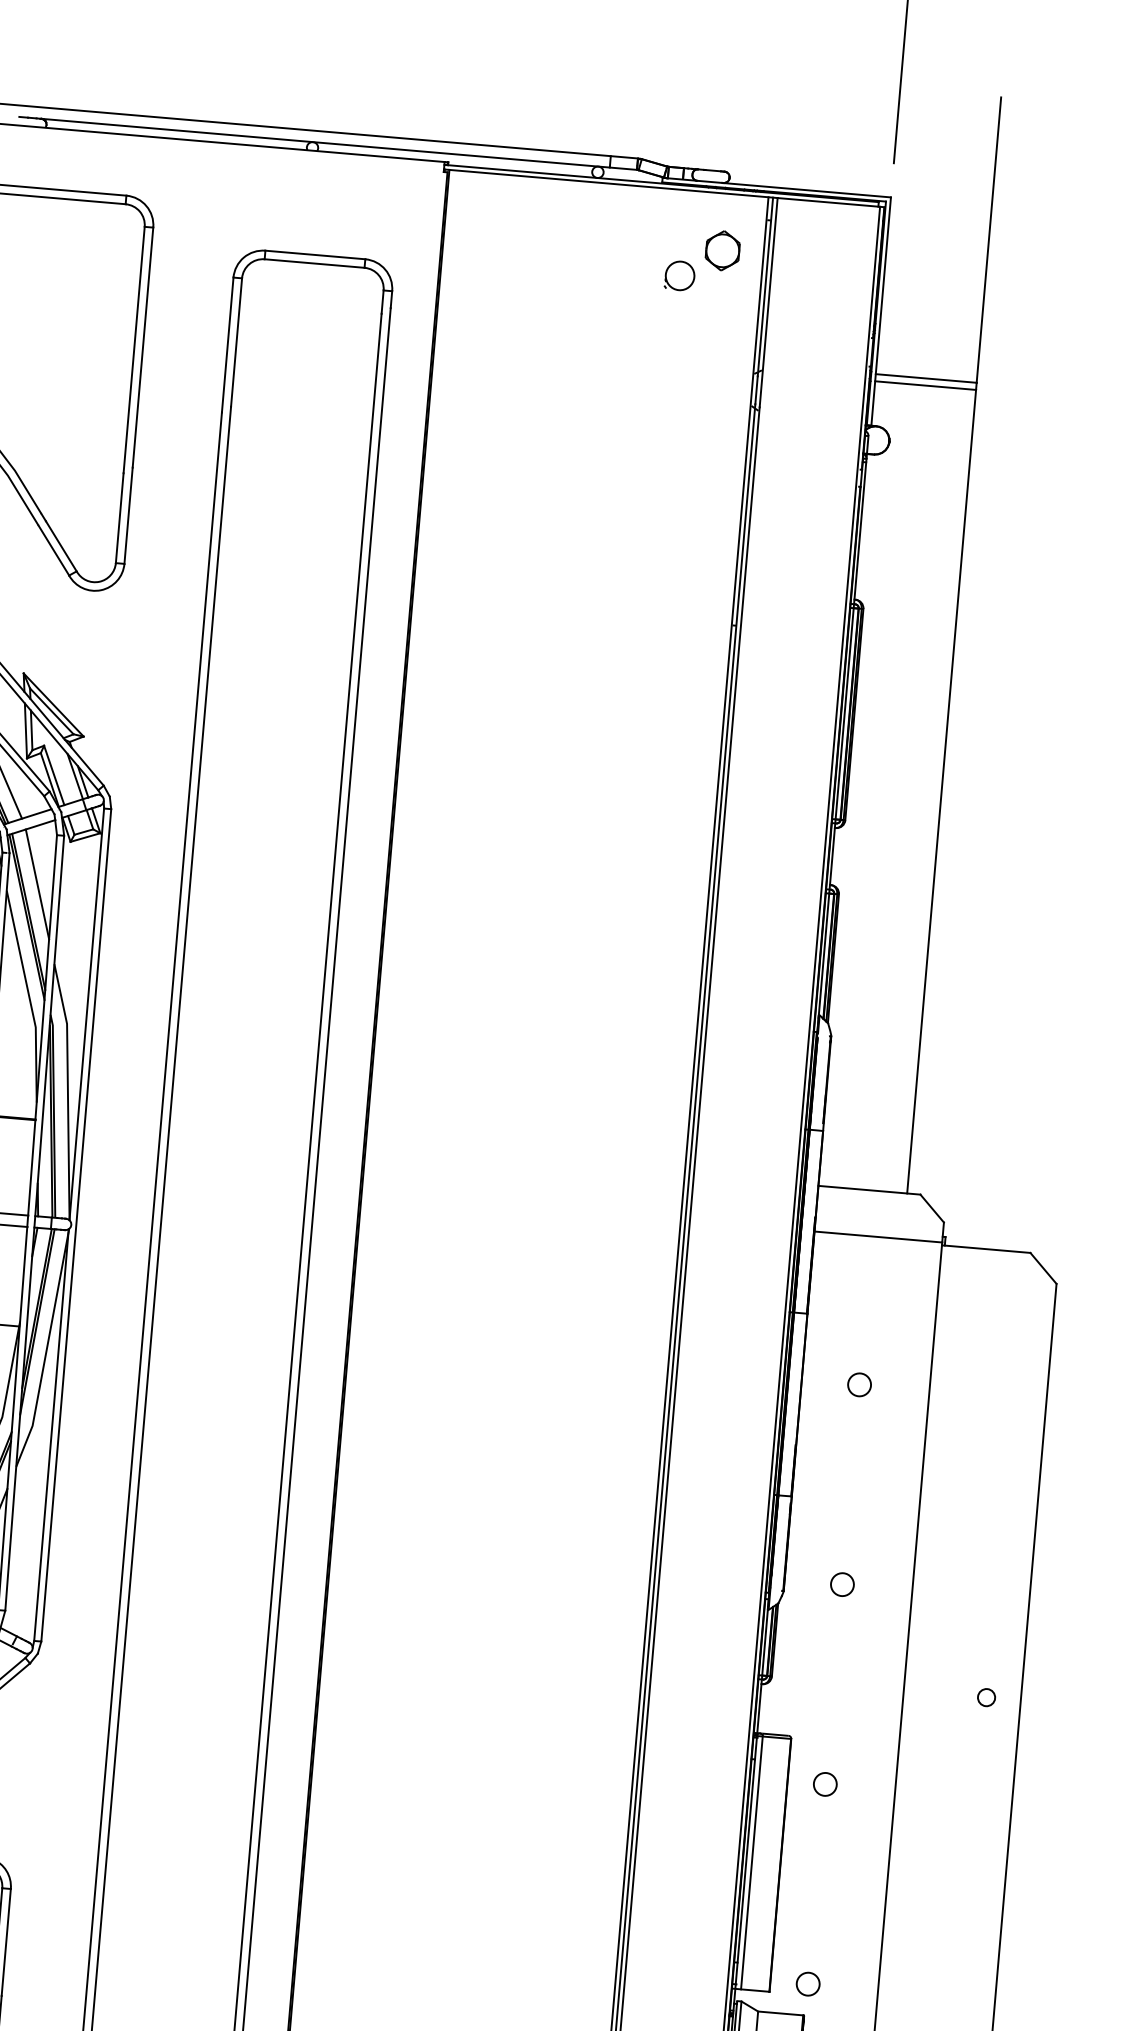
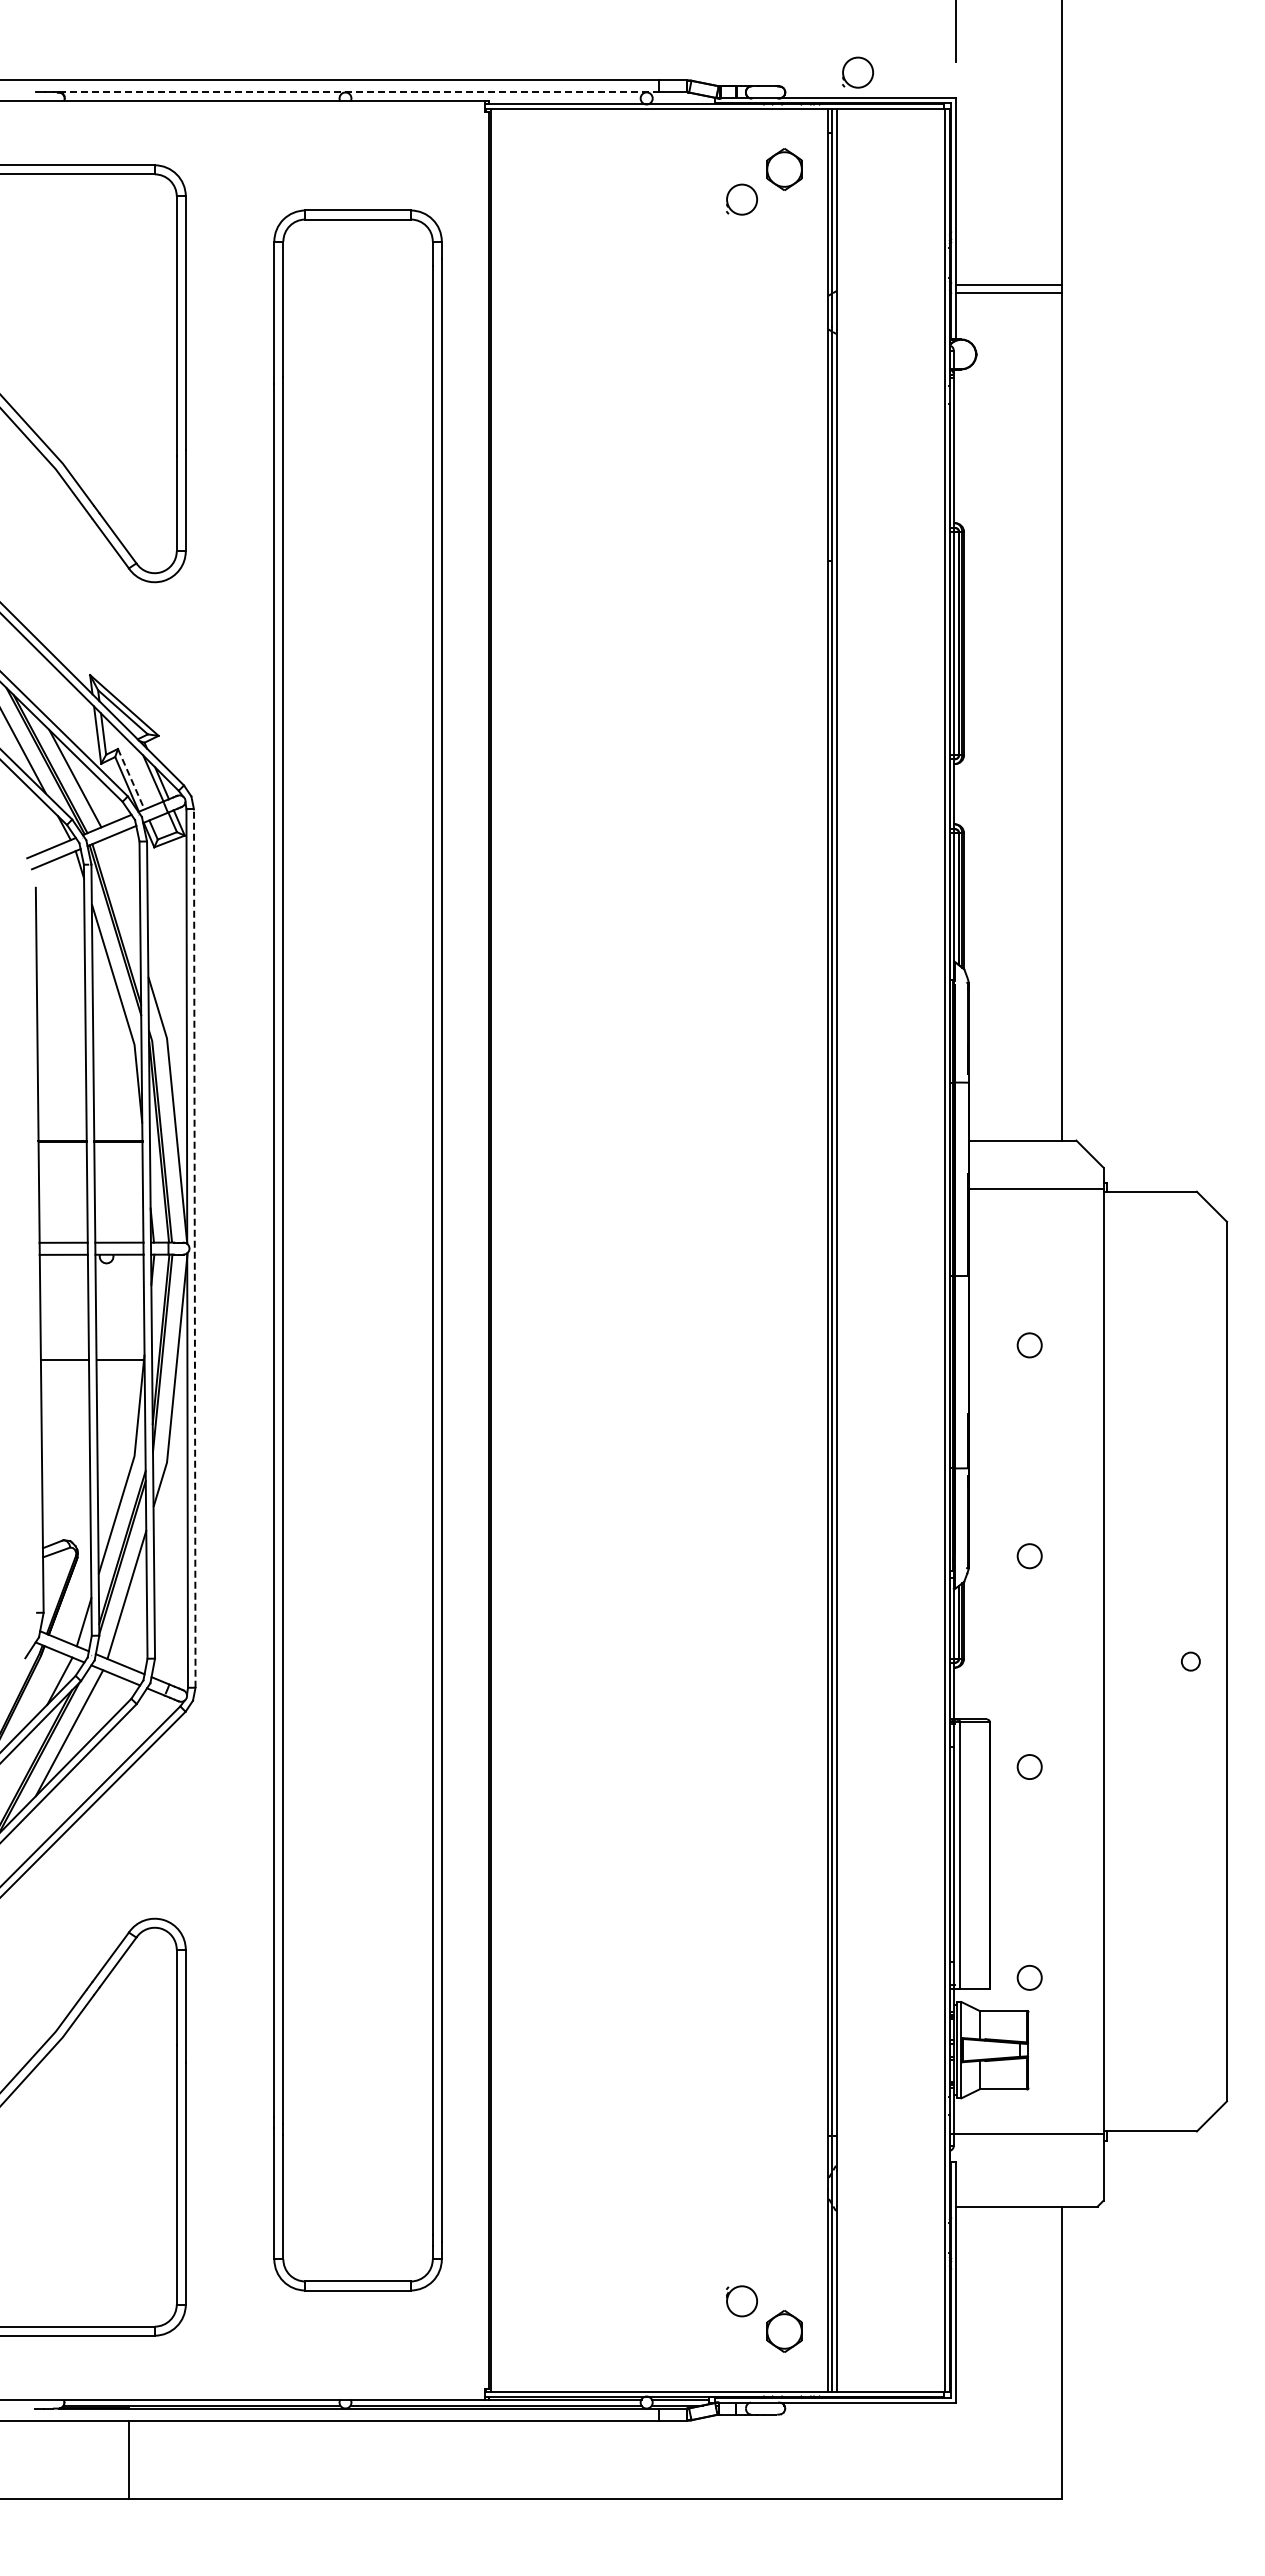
line: (325, 143) -> (358, 92), solid -> dashed
part: (799, 164) -> (857, 72), added
line: (54, 775) -> (131, 779), solid -> dashed
line: (37, 884) -> (123, 894), removed
line: (76, 1225) -> (194, 1248), solid -> dashed

